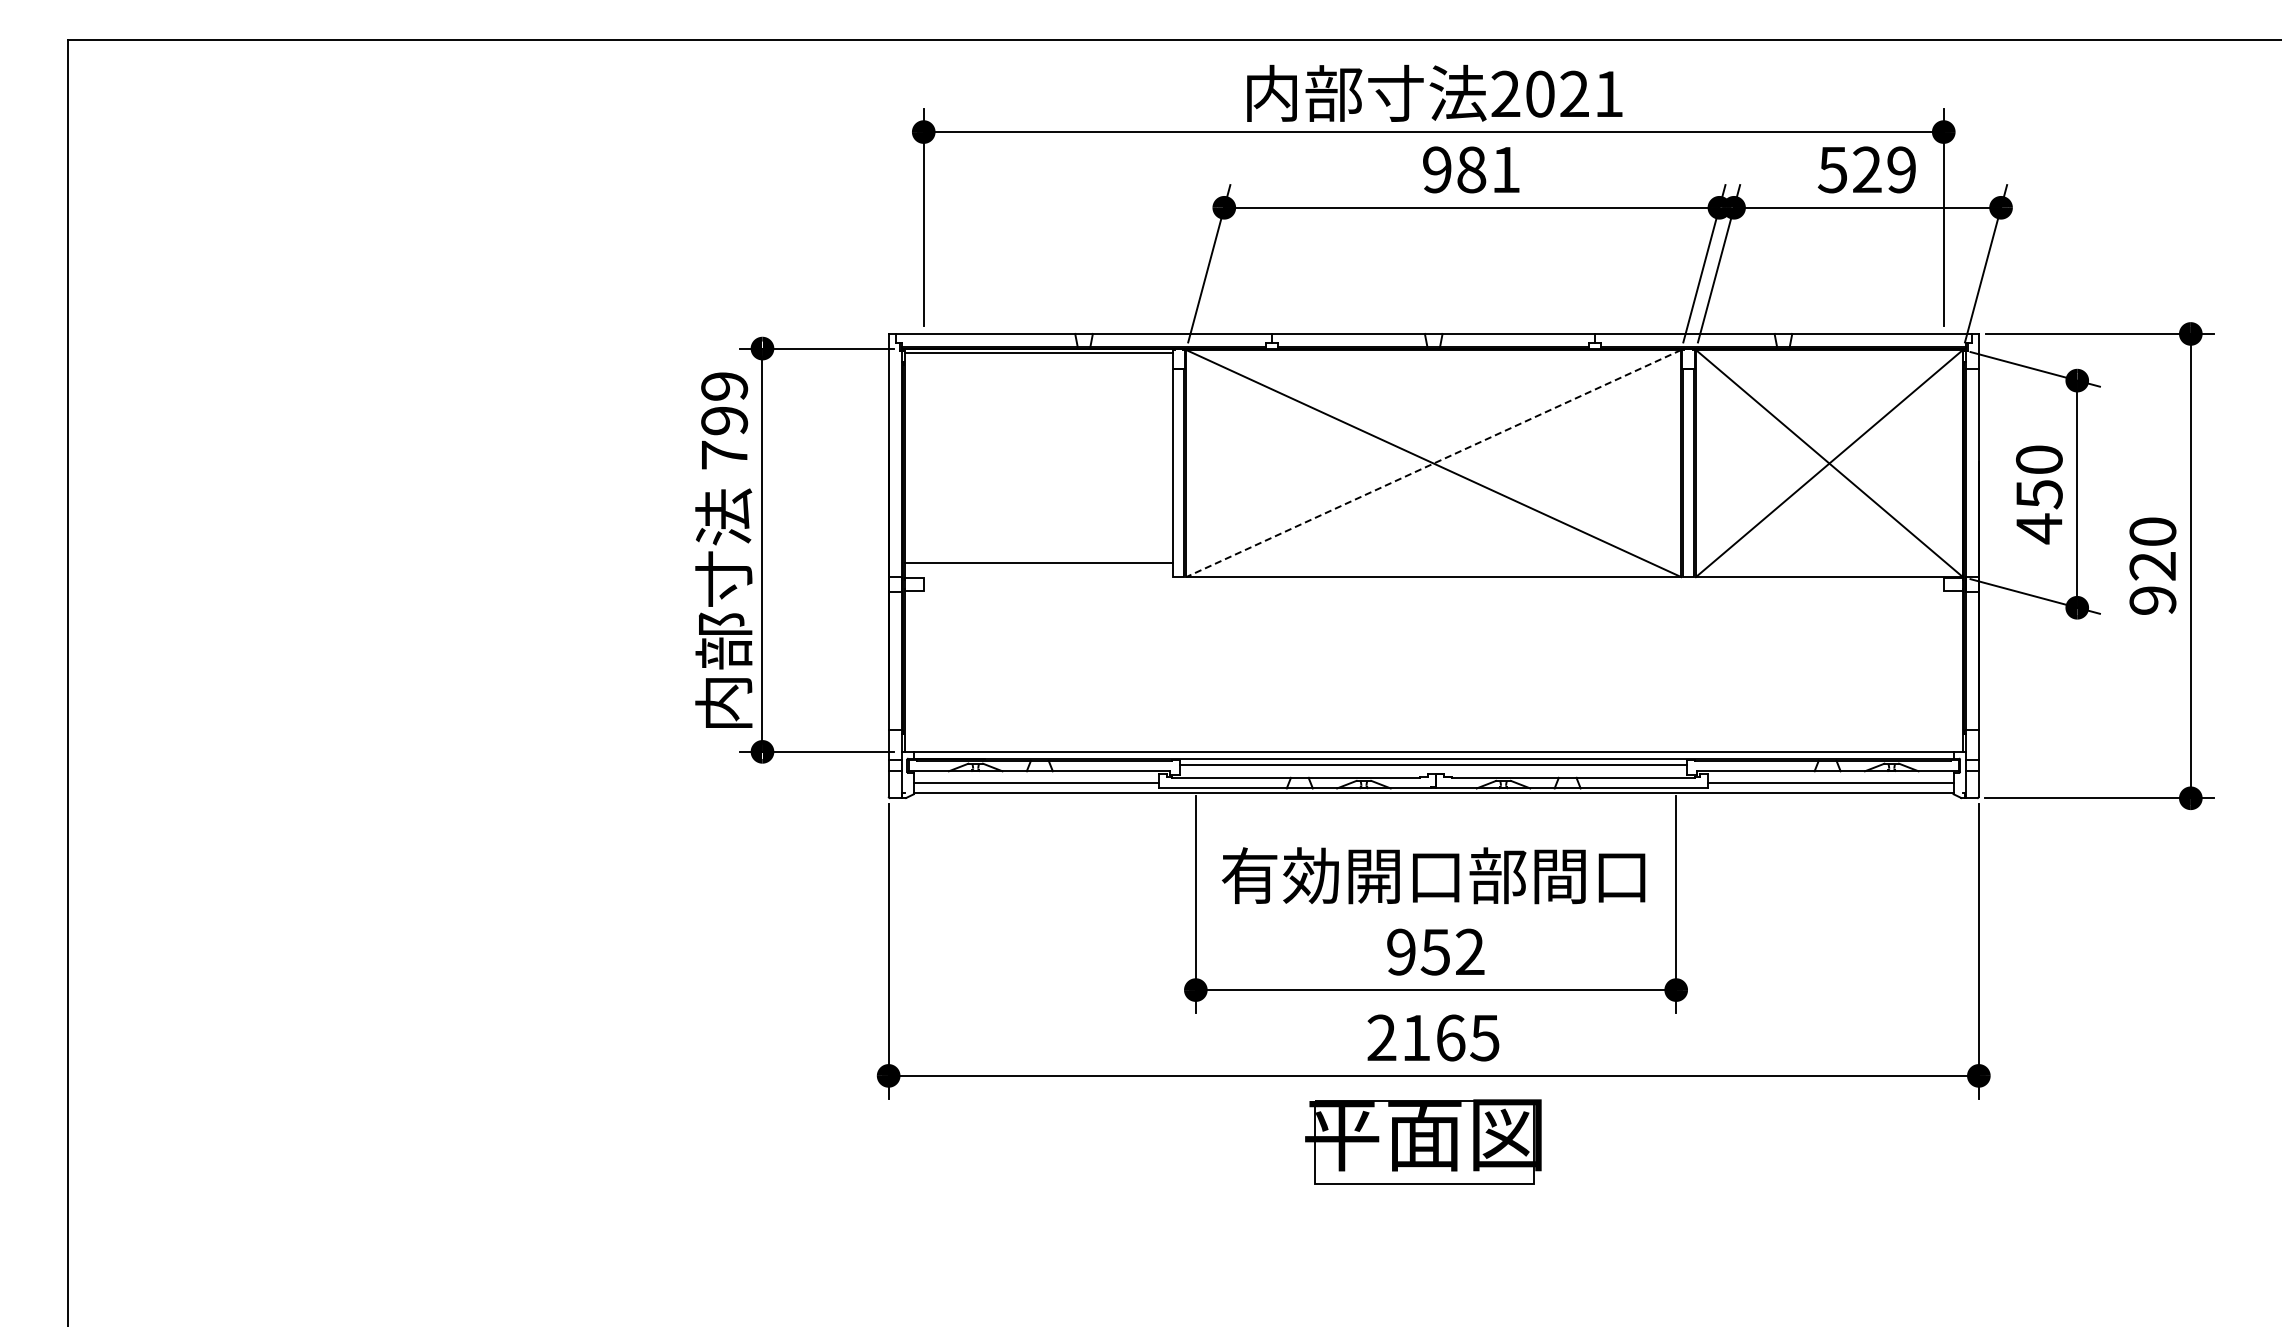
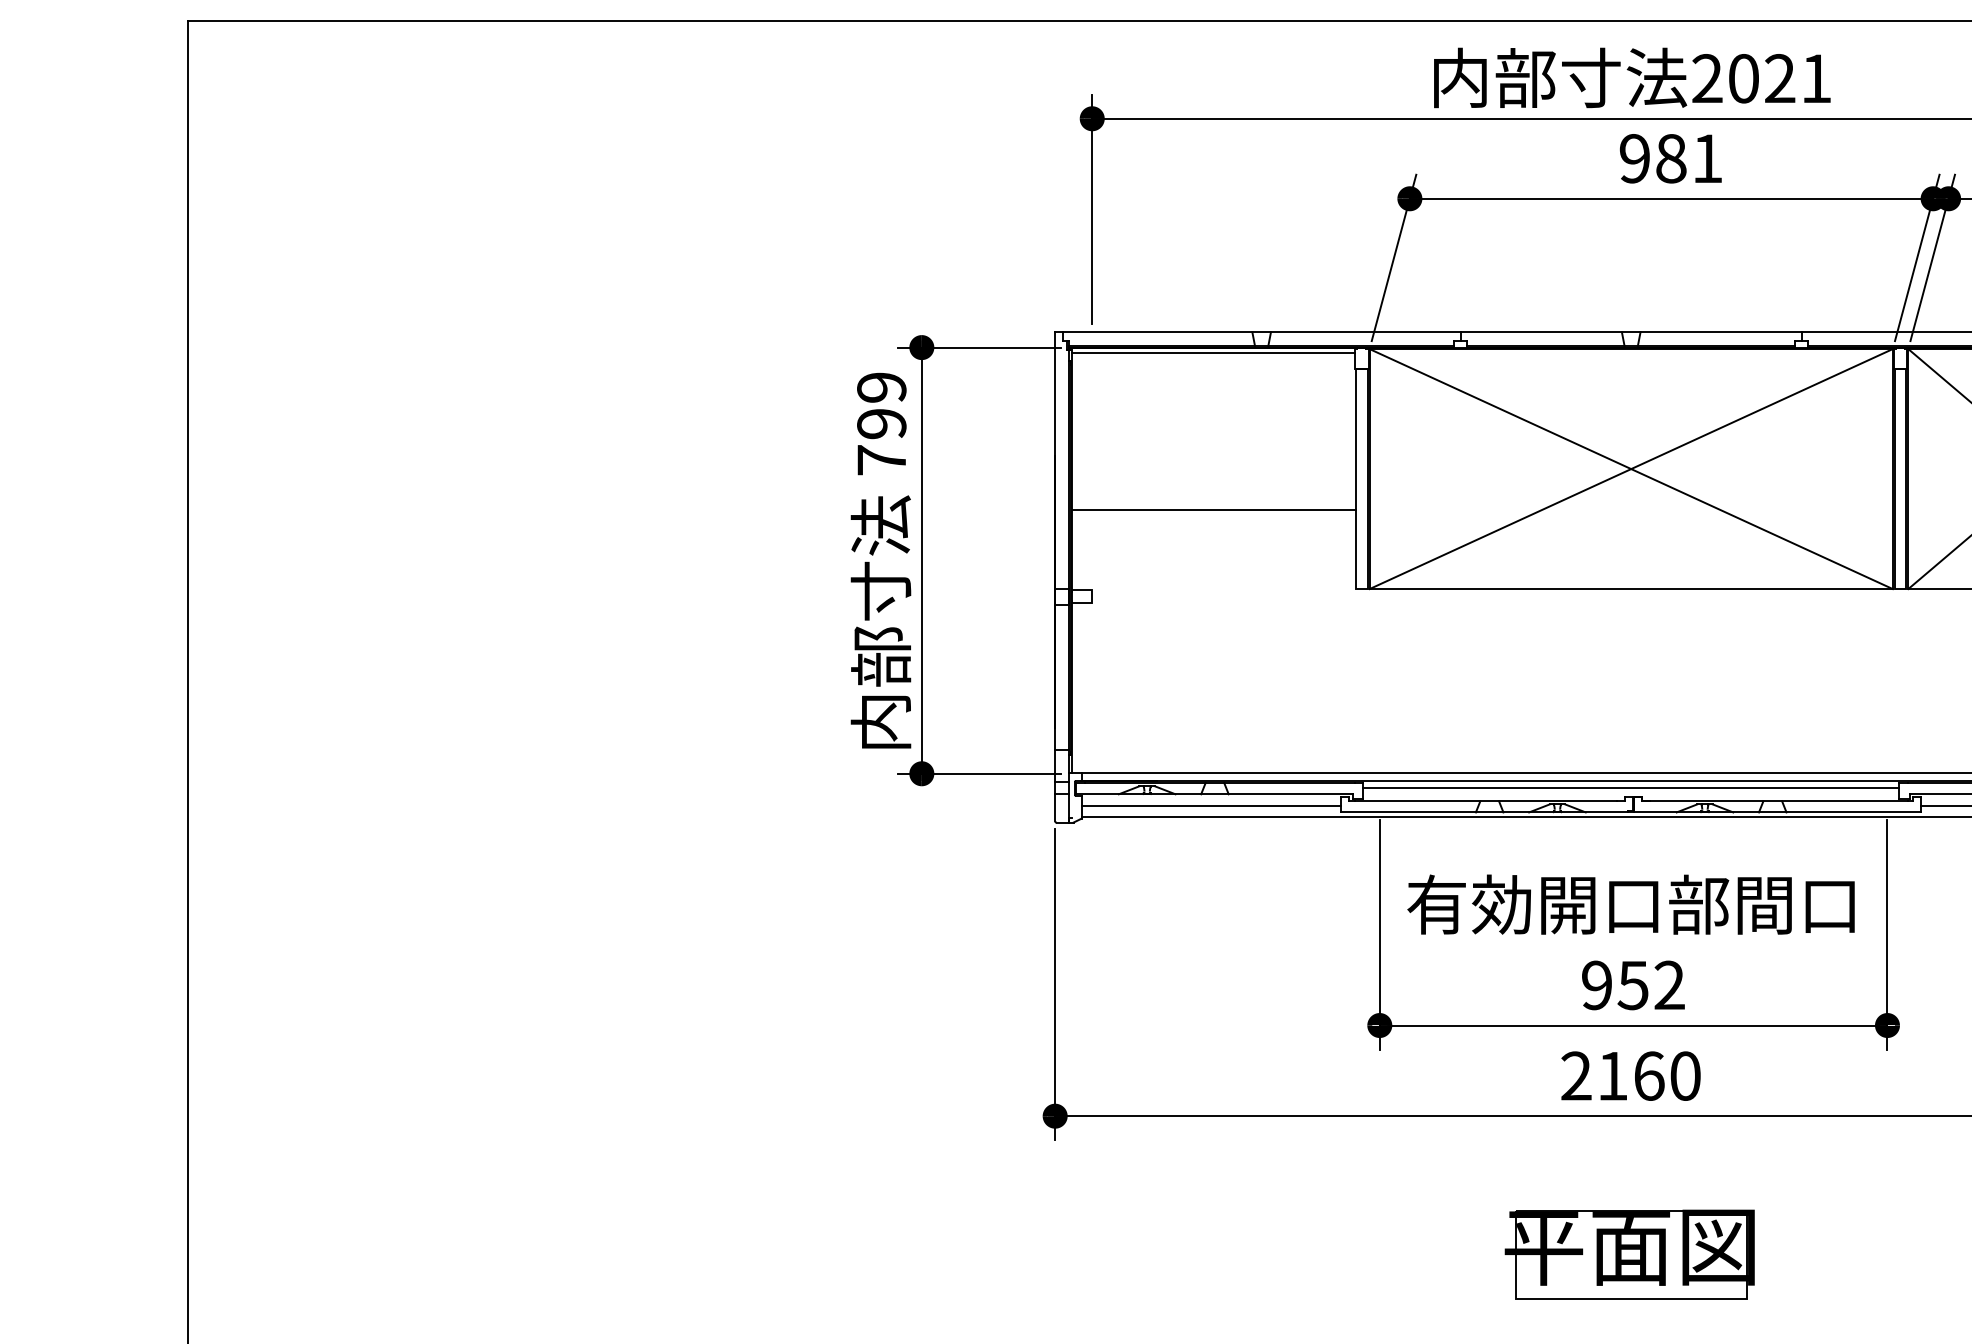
line: (1433, 463) -> (1630, 469), dashed -> solid
line: (1038, 562) -> (1213, 509), moved
text: (1484, 1037) -> (1684, 1075), 2165 -> 2160
part: (1423, 1141) -> (1629, 1254), moved

